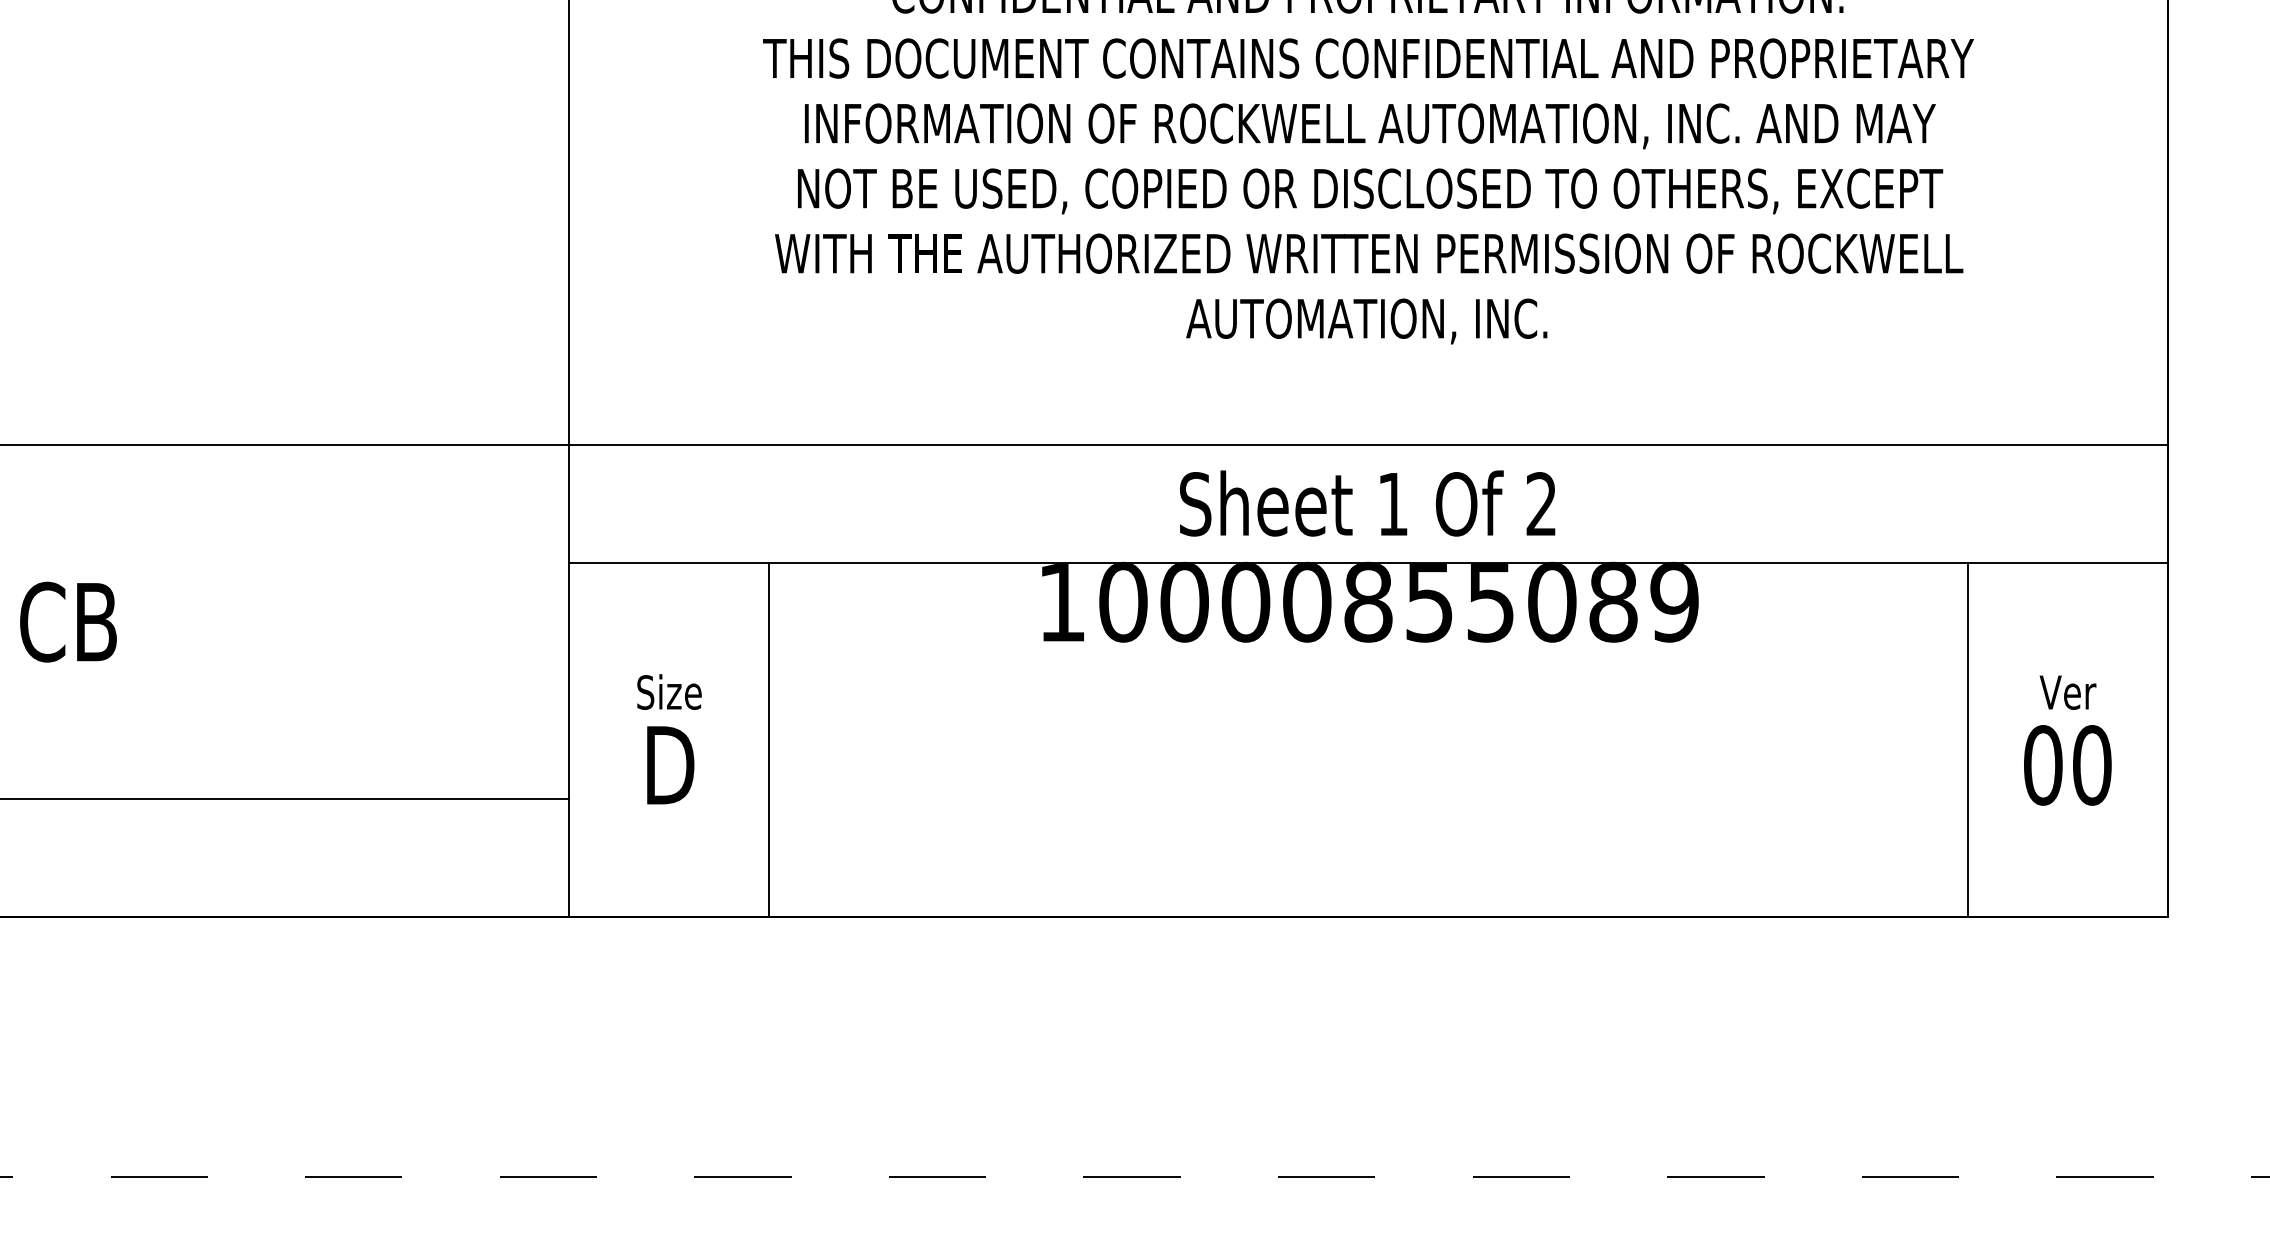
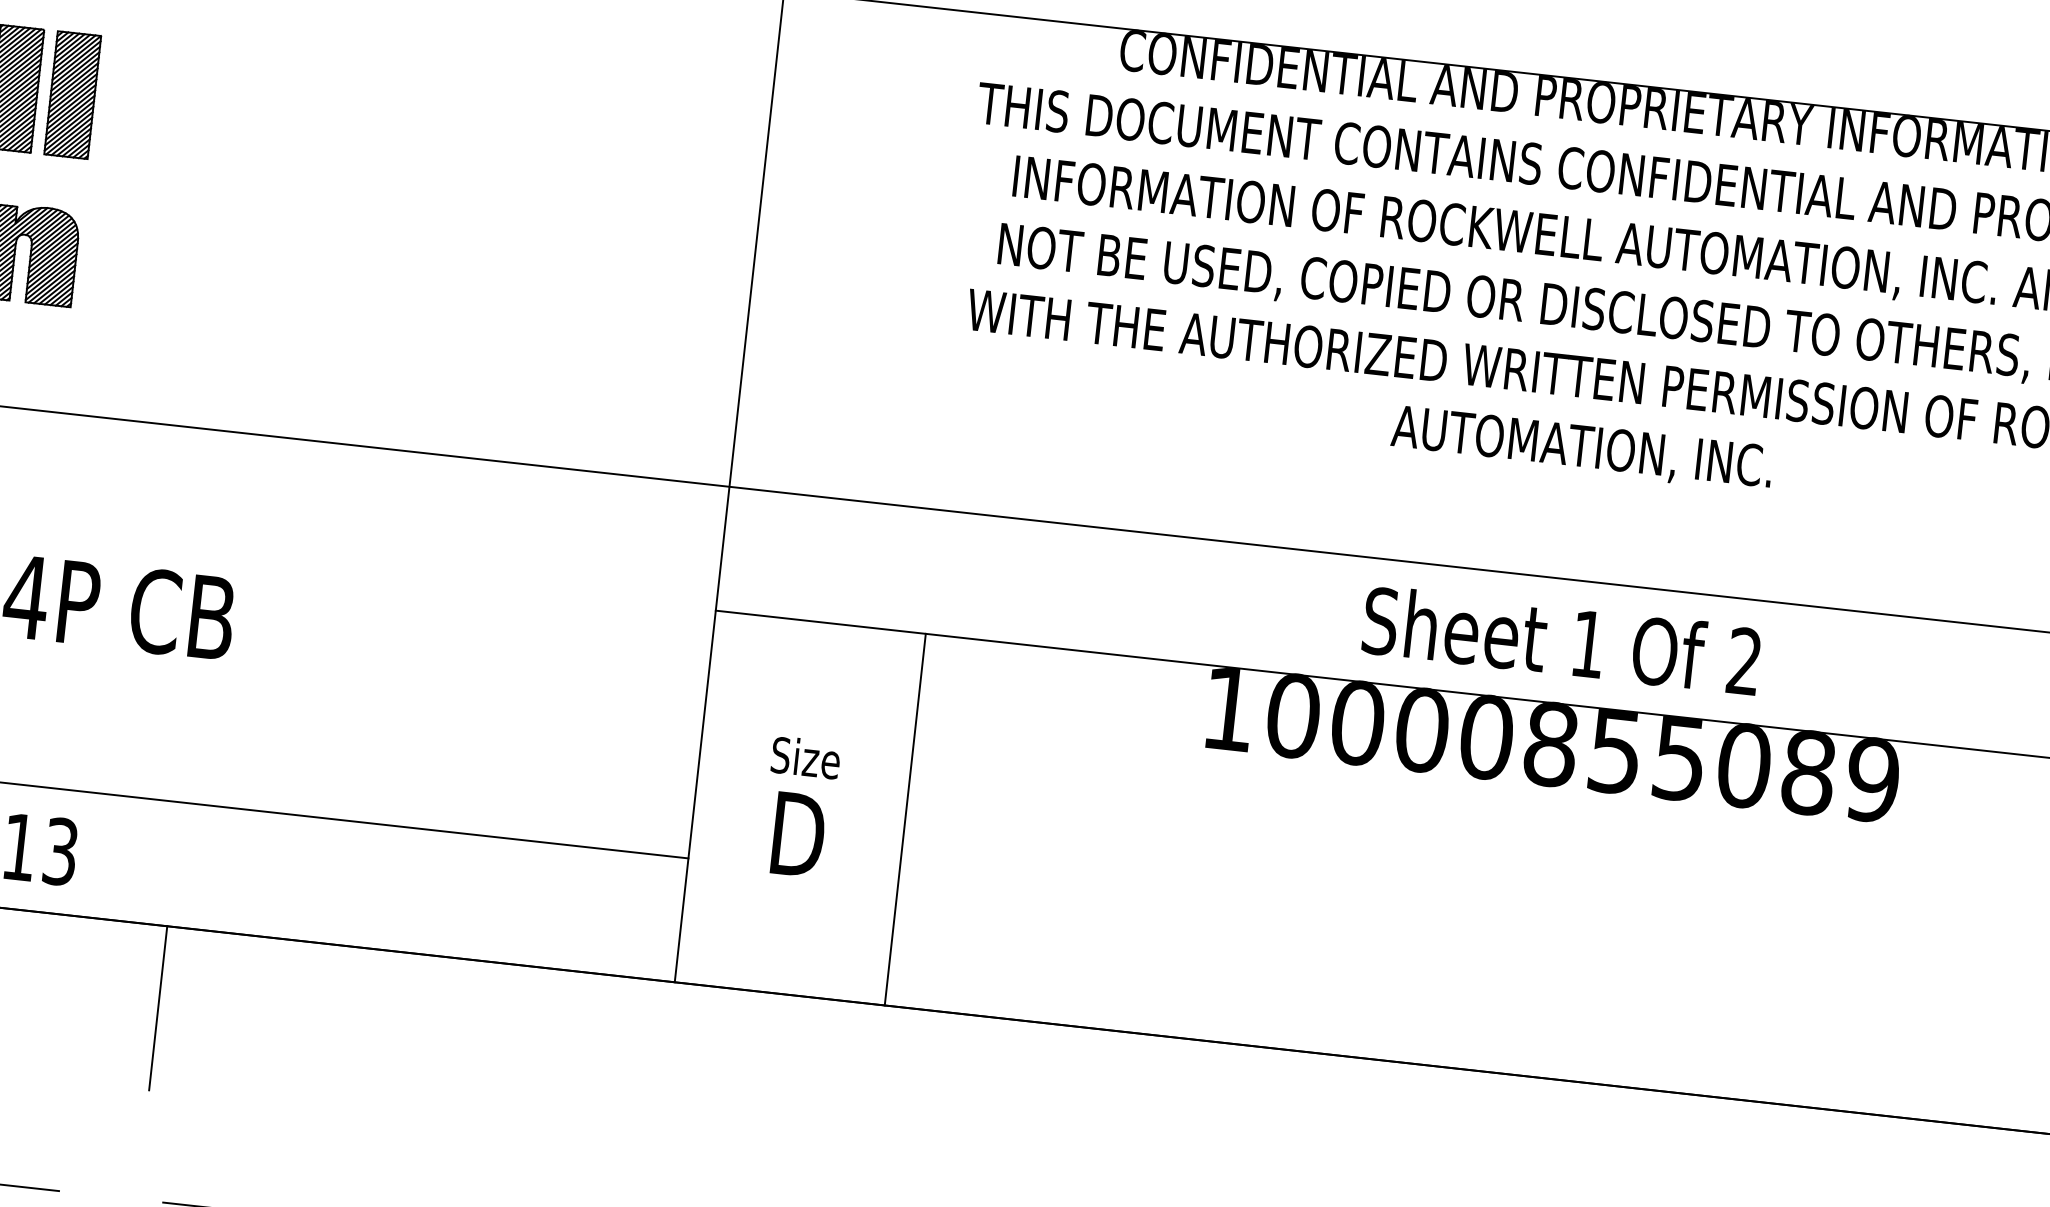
line: (86, 994) -> (158, 1007), added

